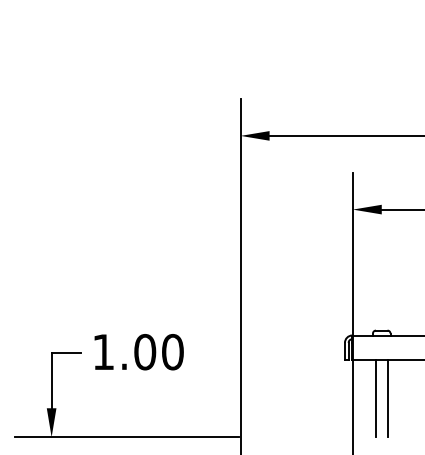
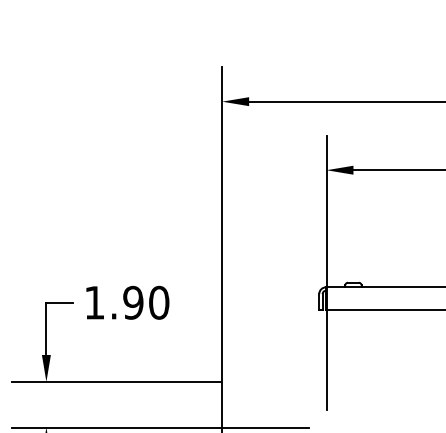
text: (145, 351) -> (133, 302), 1.00 -> 1.90
line: (375, 398) -> (347, 345), removed
line: (388, 398) -> (359, 345), removed

